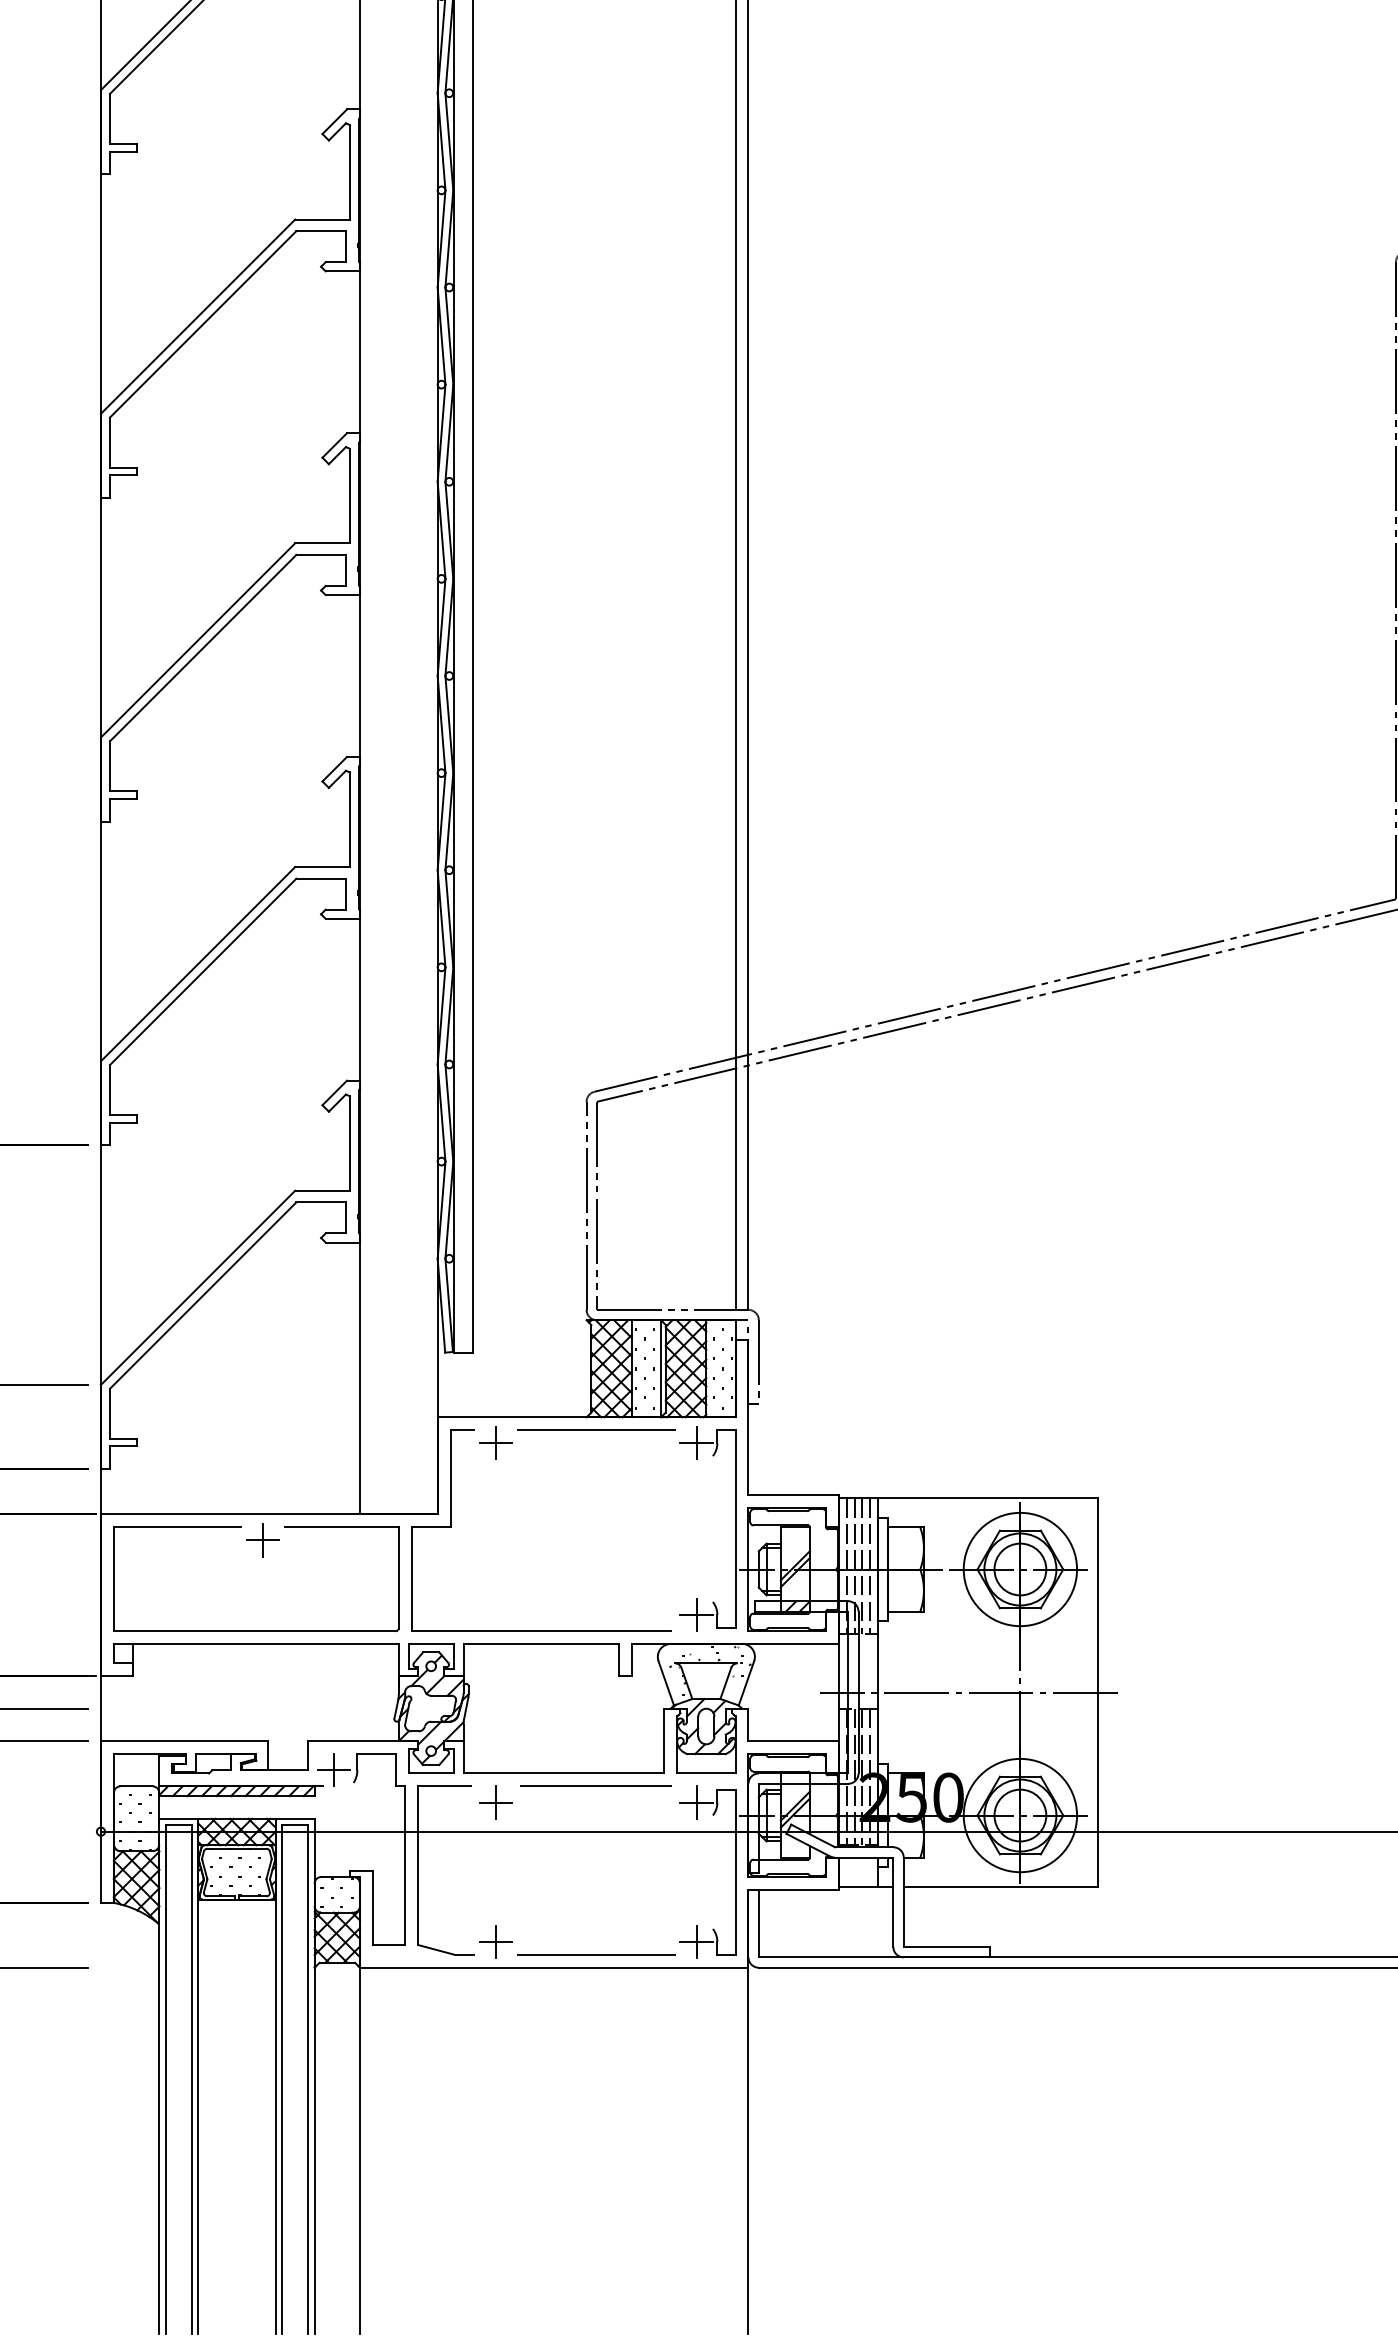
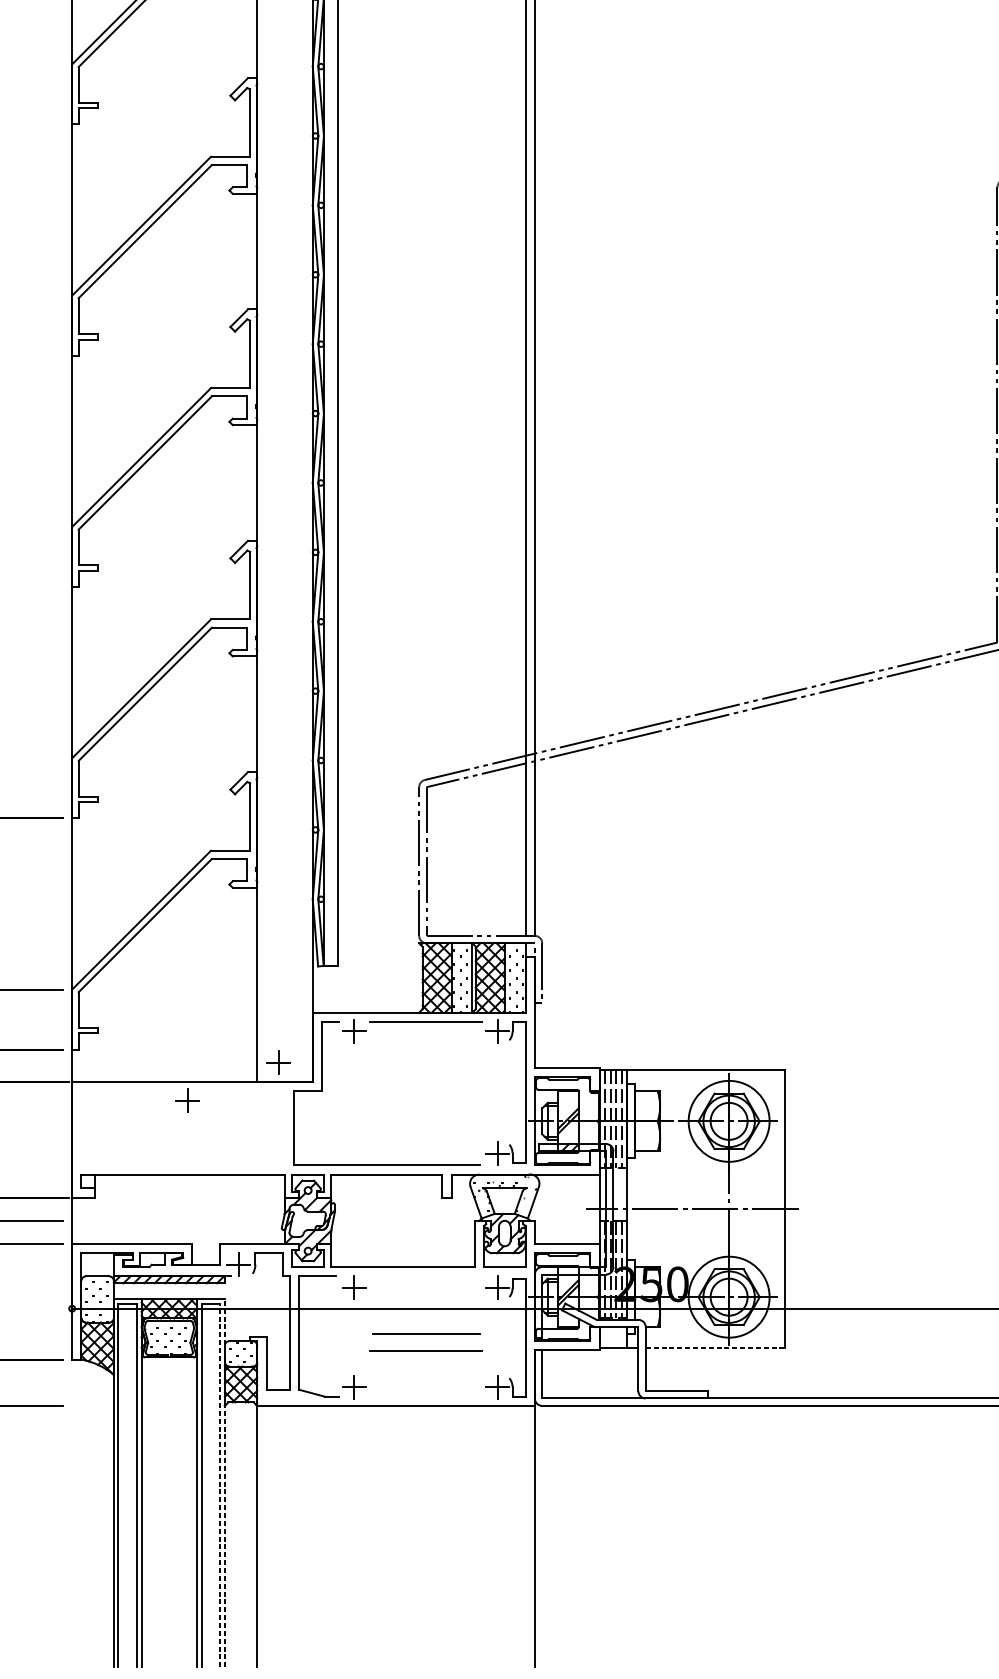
part: (389, 1486) -> (278, 1062), added
part: (256, 1630) -> (183, 1164), removed
line: (595, 1785) -> (425, 1333), moved
line: (1001, 1886) -> (715, 1347), solid -> dashed
line: (596, 1954) -> (426, 1350), moved
line: (314, 2075) -> (224, 1482), solid -> dashed
line: (308, 2078) -> (220, 1485), solid -> dashed

